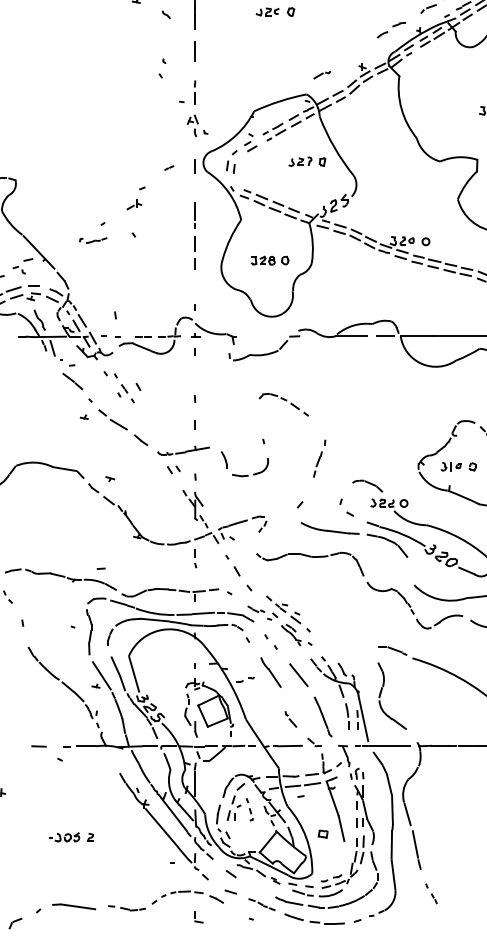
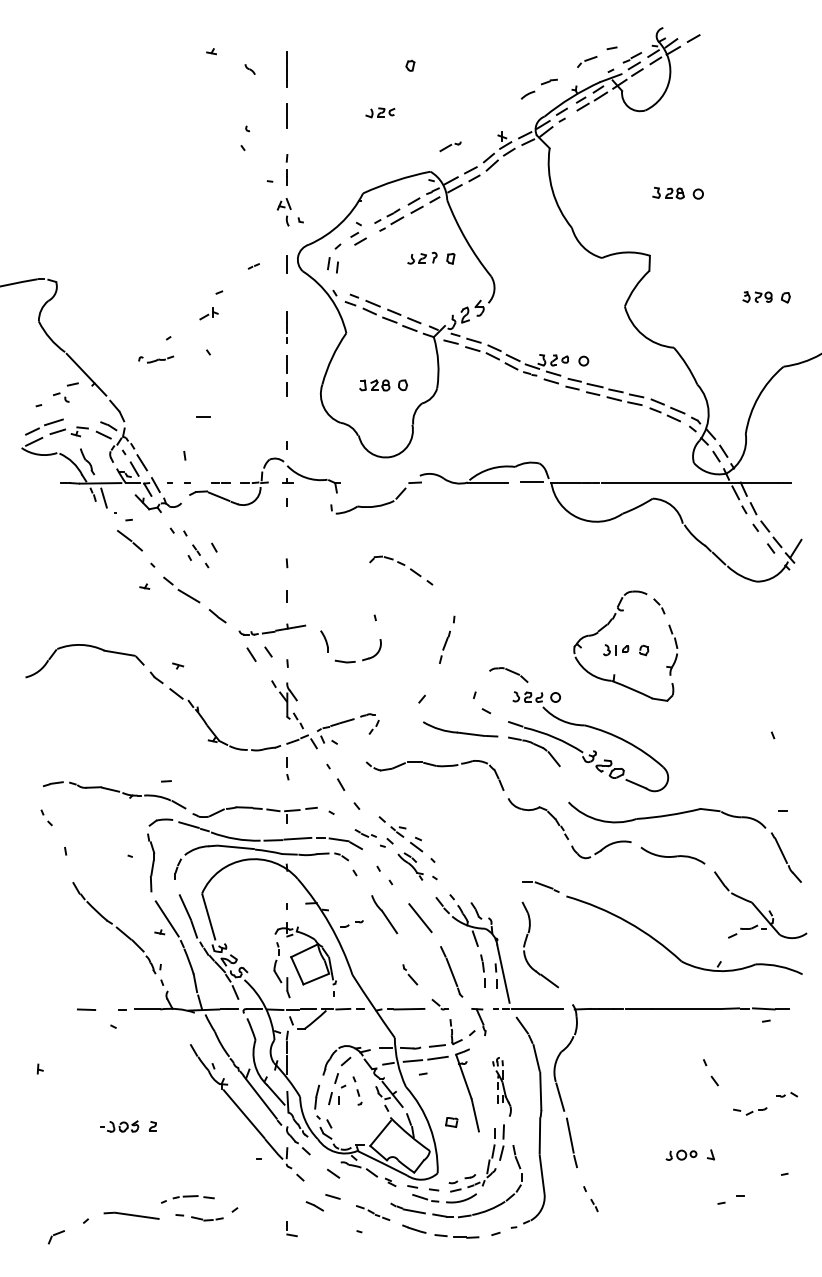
part: (267, 11) -> (380, 112), moved
line: (34, 284) -> (203, 416), moved
part: (173, 470) -> (259, 654), size x1.6
part: (361, 806) -> (501, 1086), size x0.6
part: (182, 894) -> (187, 1199), moved

